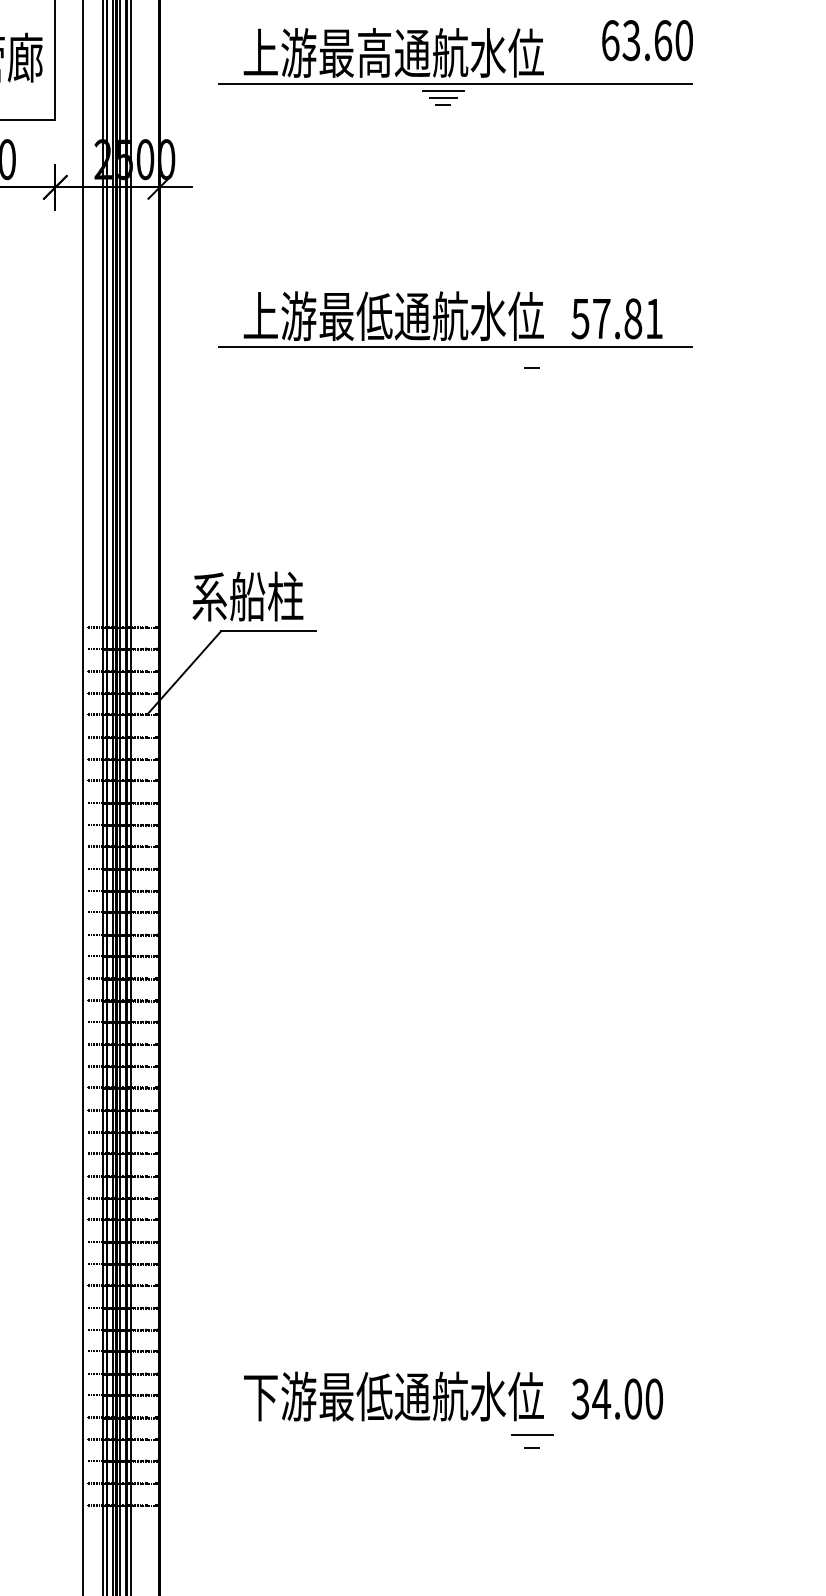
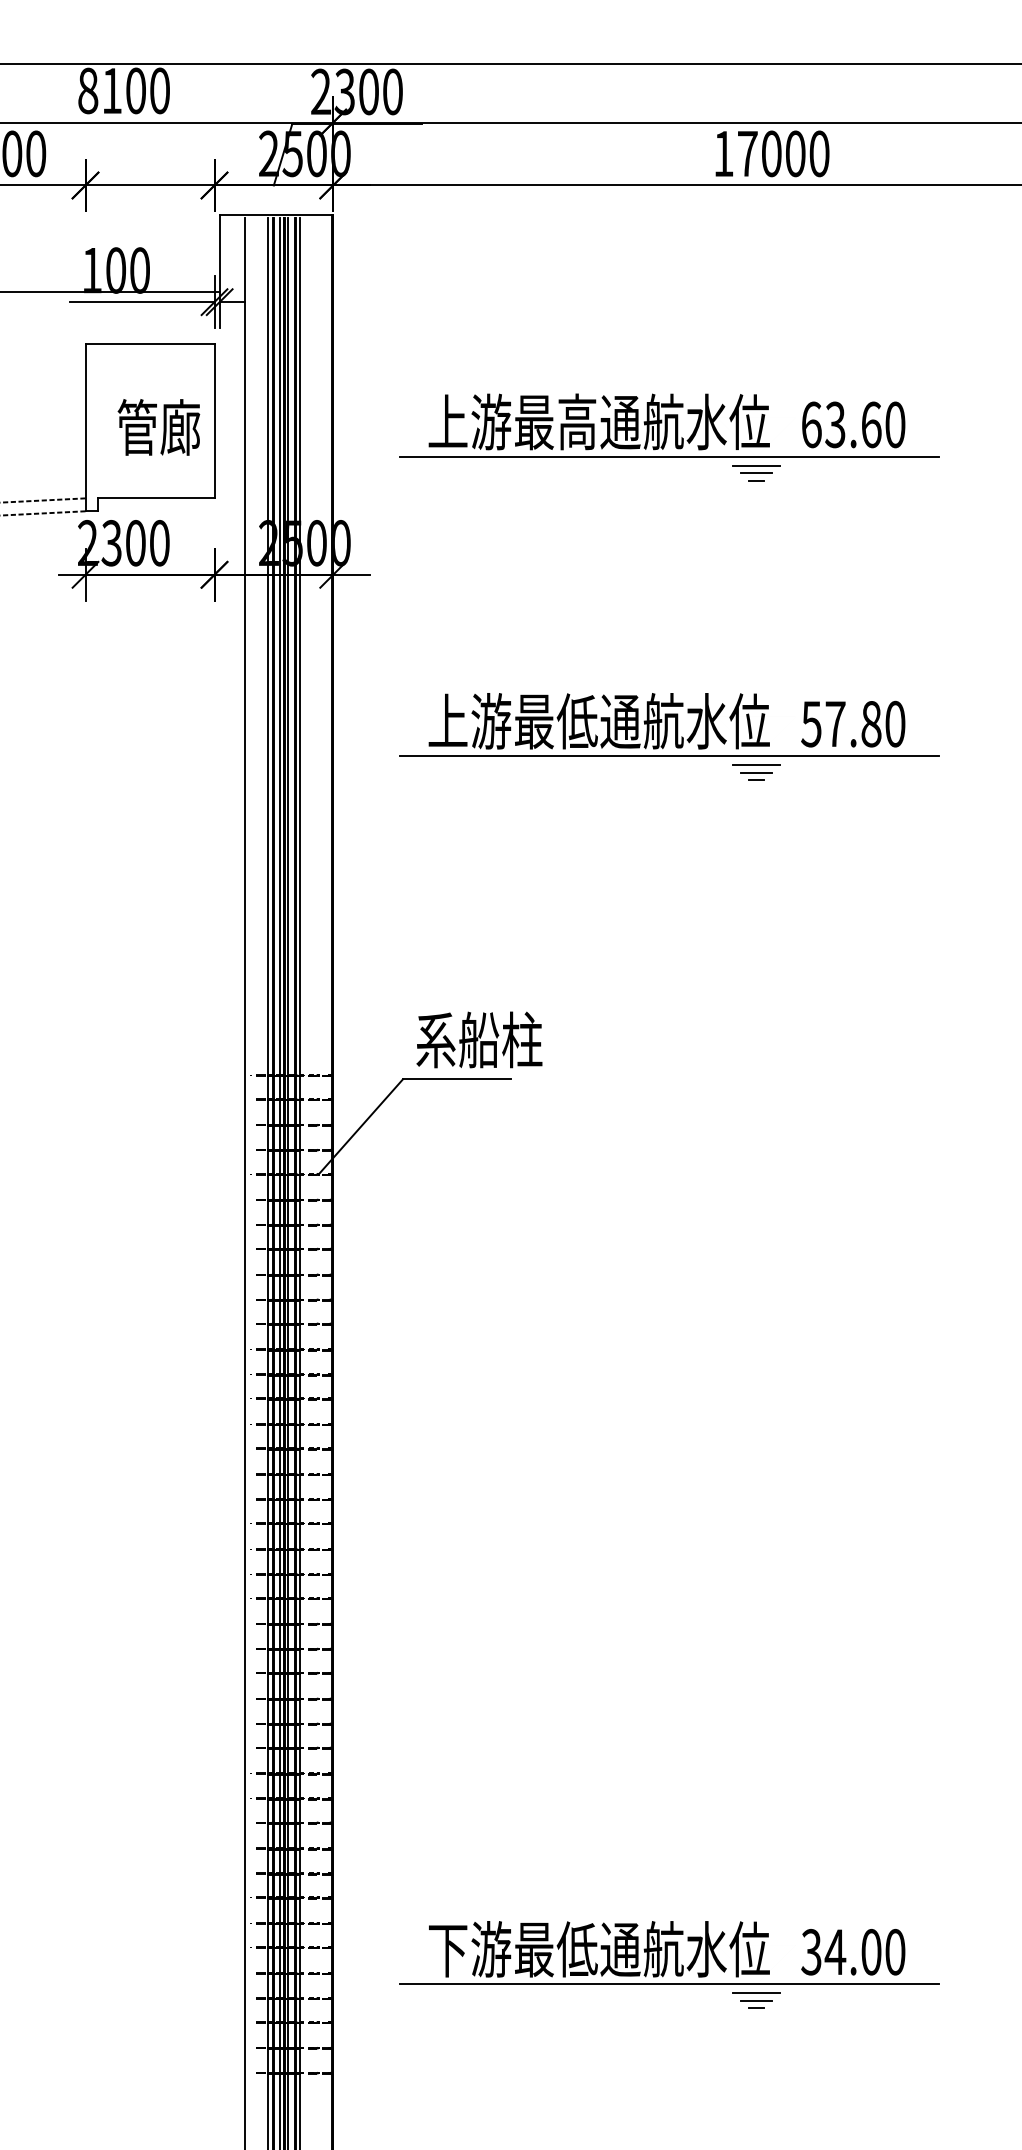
text: (647, 40) -> (853, 424), moved
part: (443, 98) -> (756, 473), moved
text: (654, 318) -> (895, 723), 57.81 -> 57.80
line: (532, 354) -> (756, 764), added
line: (532, 361) -> (756, 772), added
text: (248, 596) -> (479, 1039), moved
line: (455, 1427) -> (669, 1984), added
line: (532, 1441) -> (756, 2000), added

